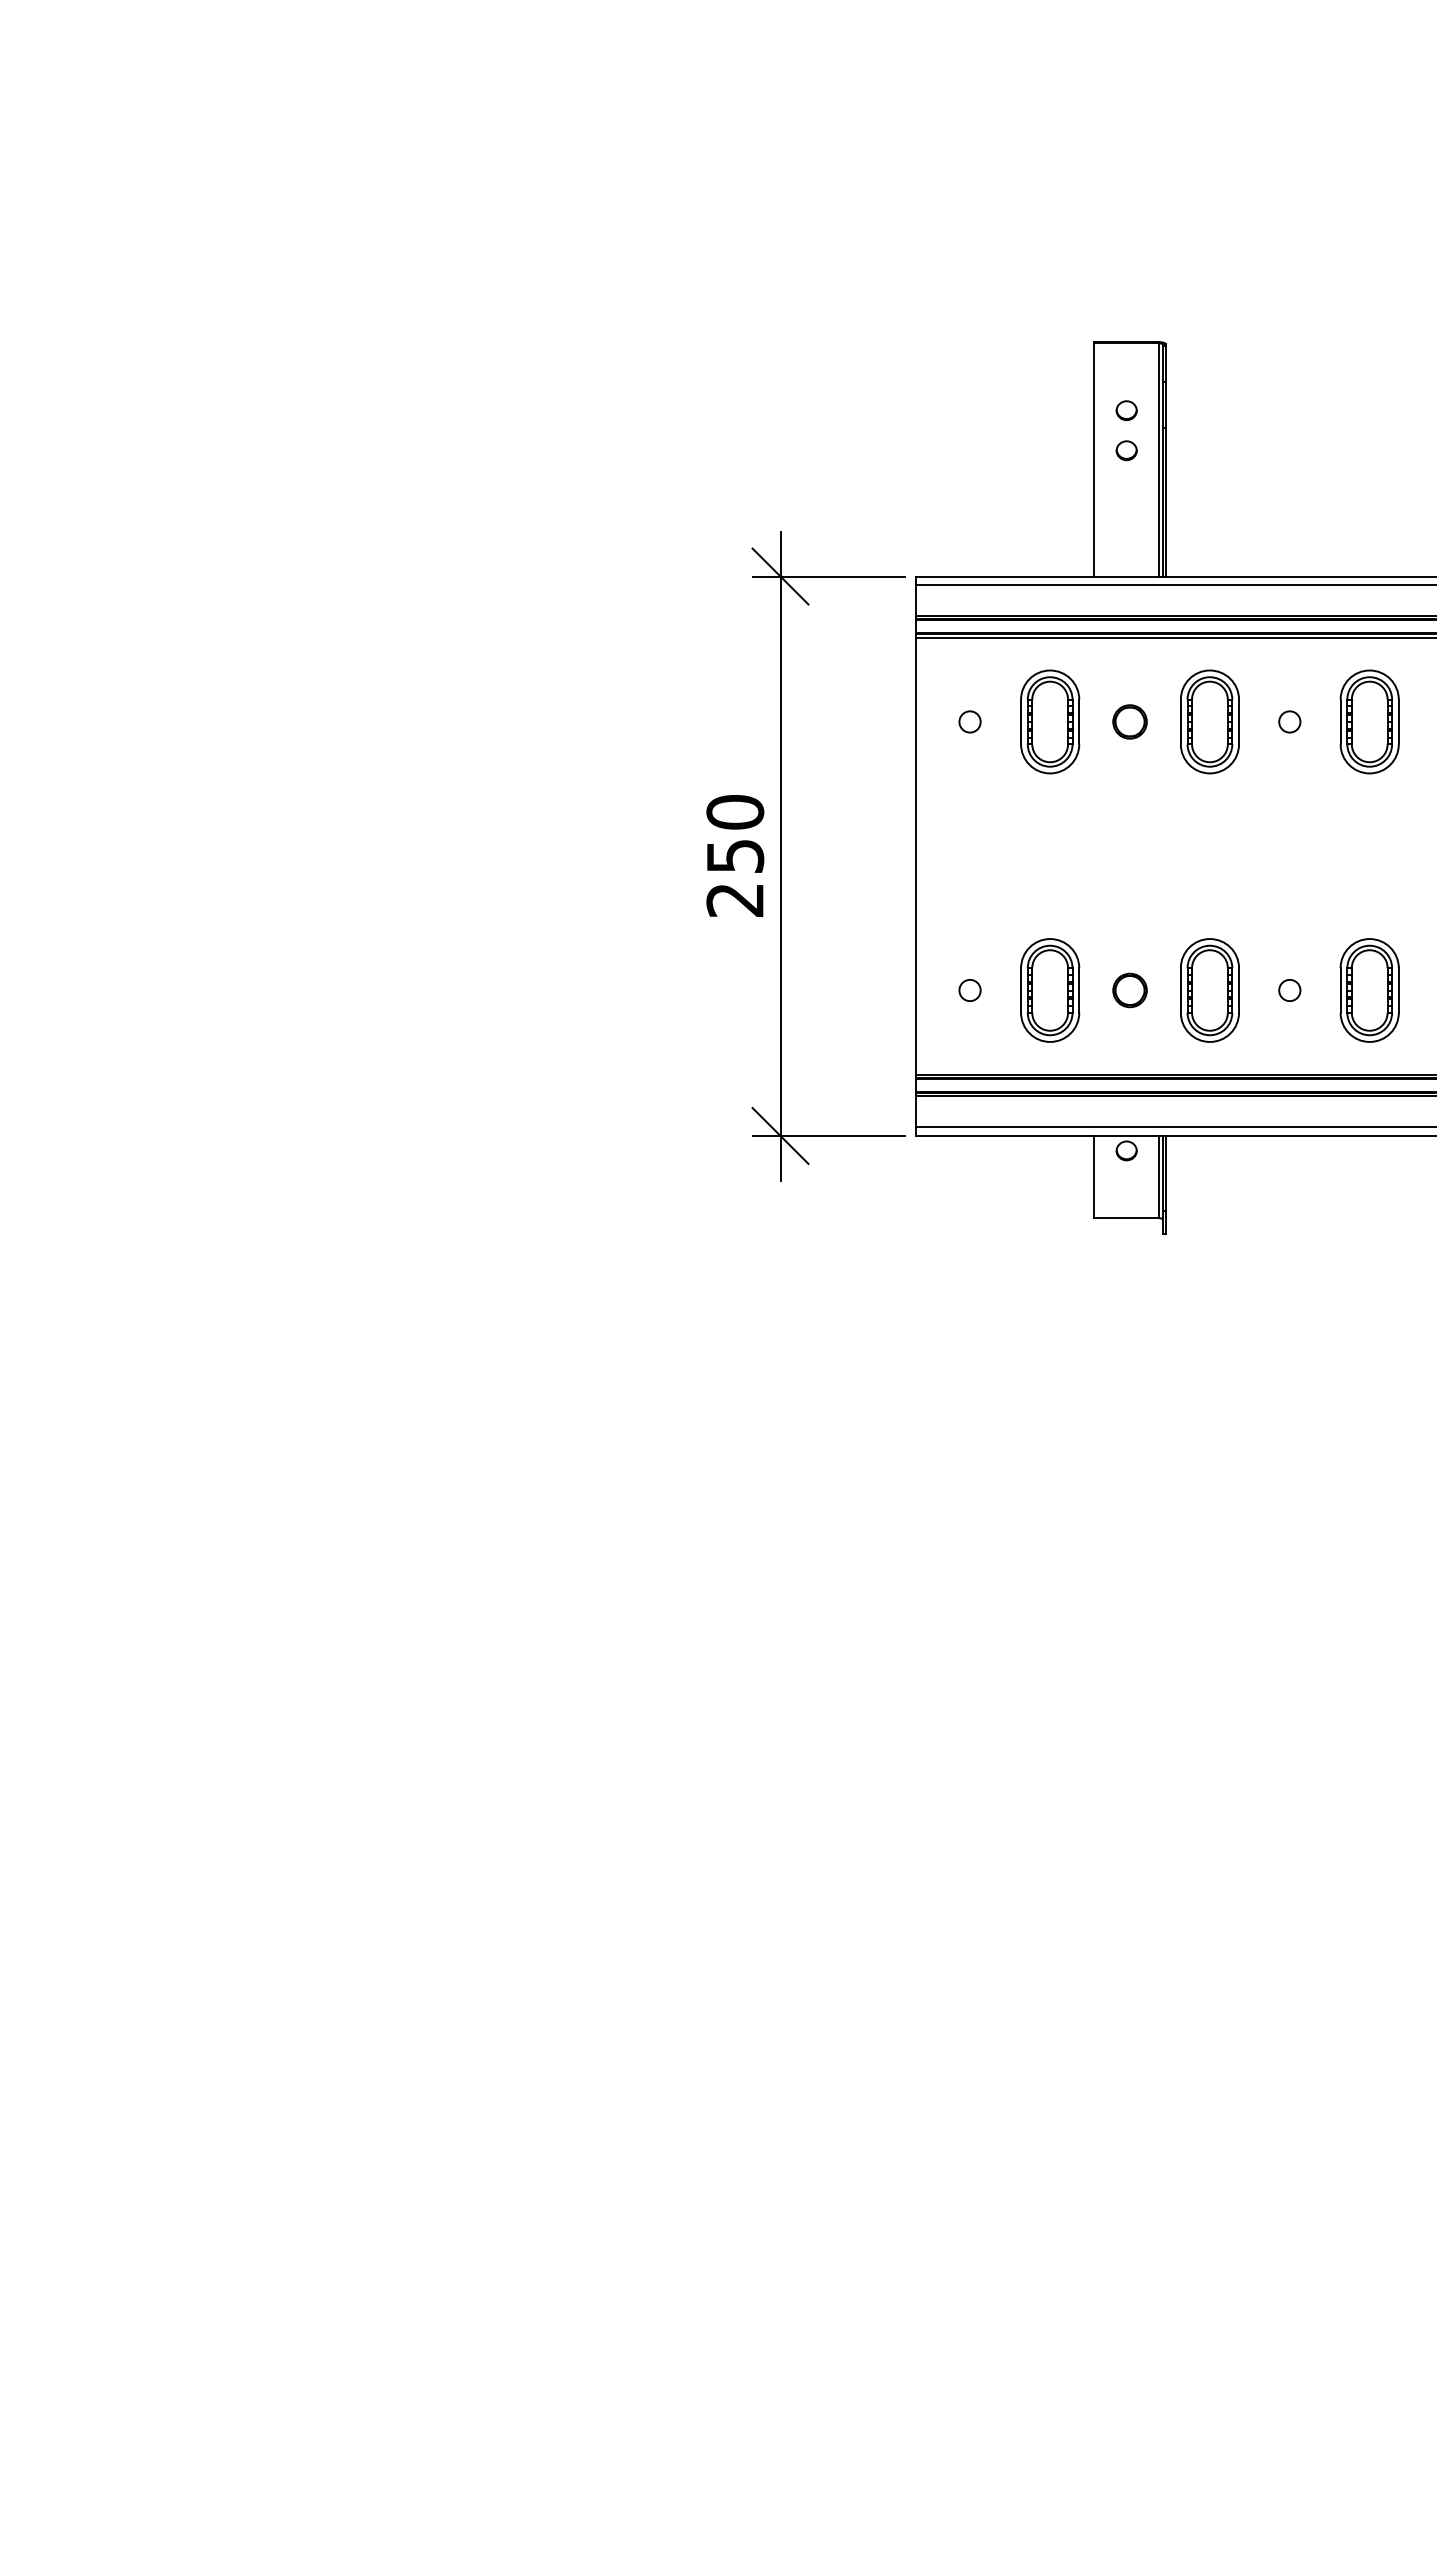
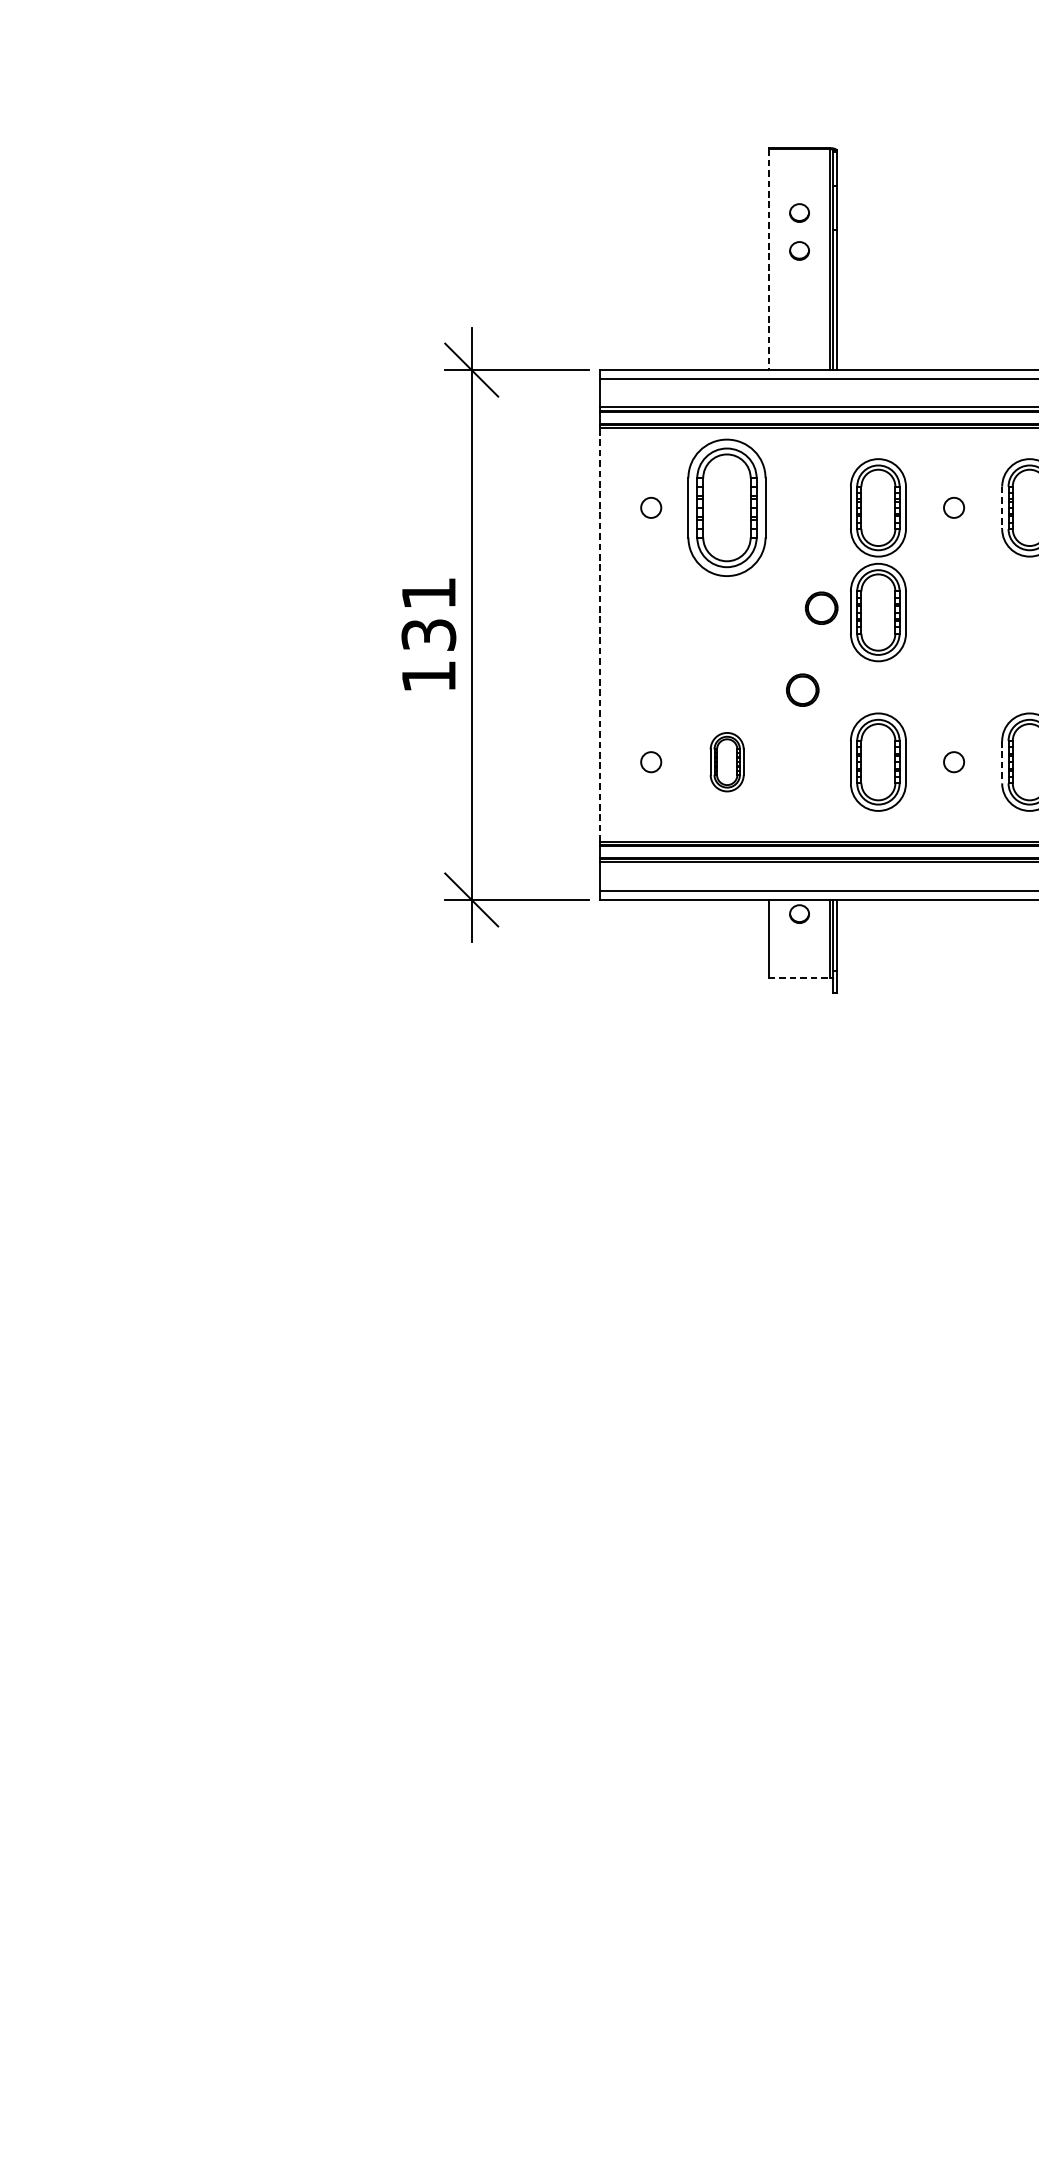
line: (1094, 459) -> (769, 259), solid -> dashed
part: (1050, 721) -> (727, 507), size x1.4
part: (1129, 721) -> (821, 607), moved
line: (1340, 722) -> (1002, 508), solid -> dashed
part: (1209, 832) -> (877, 612), added
text: (735, 855) -> (429, 634), 250 -> 131
line: (916, 856) -> (600, 635), solid -> dashed
part: (1050, 990) -> (727, 762), size x0.6
part: (1129, 990) -> (802, 690), moved
line: (1340, 991) -> (1002, 763), solid -> dashed
line: (1127, 1218) -> (800, 978), solid -> dashed

